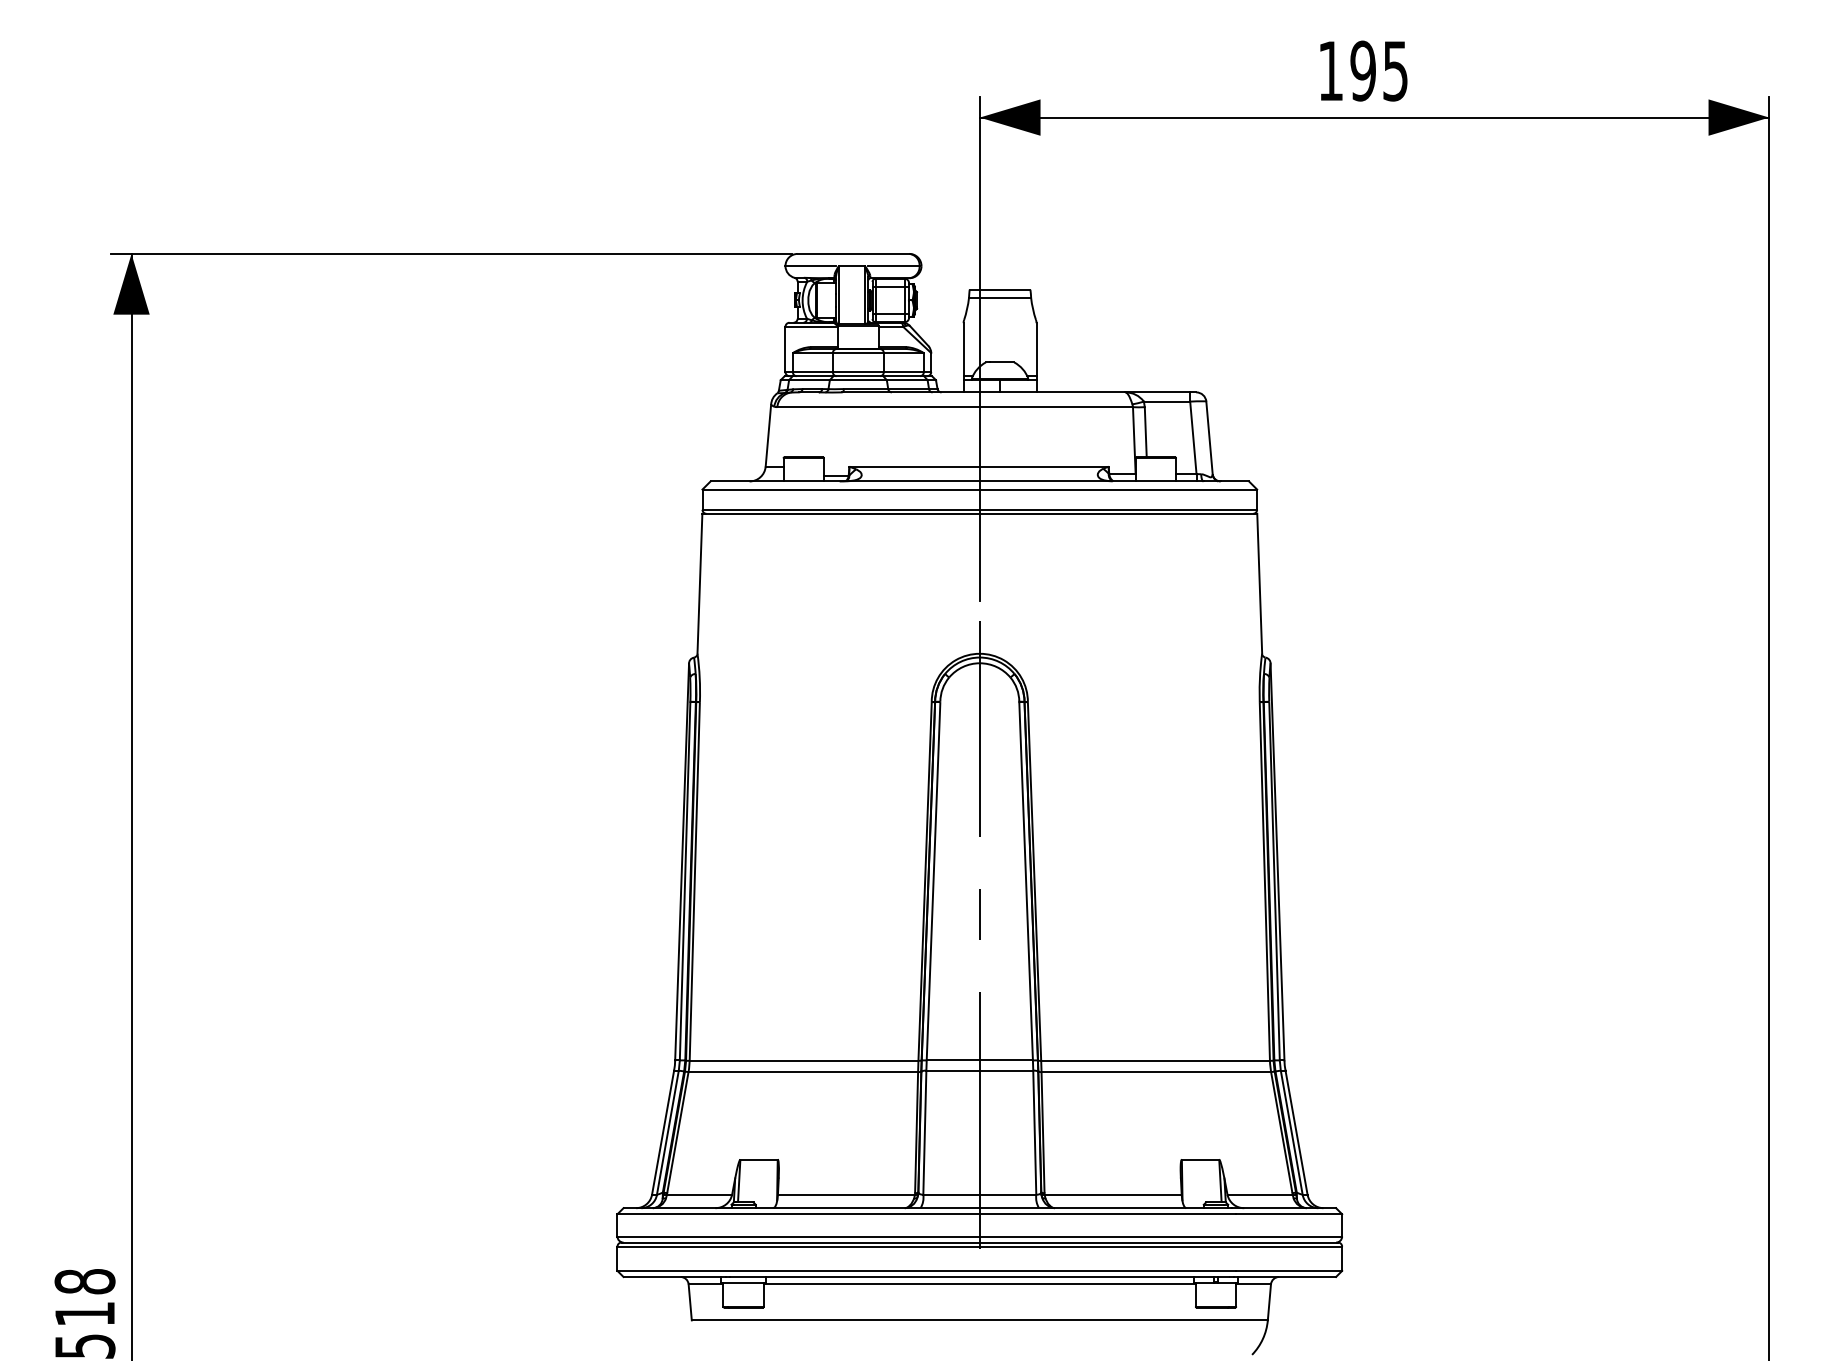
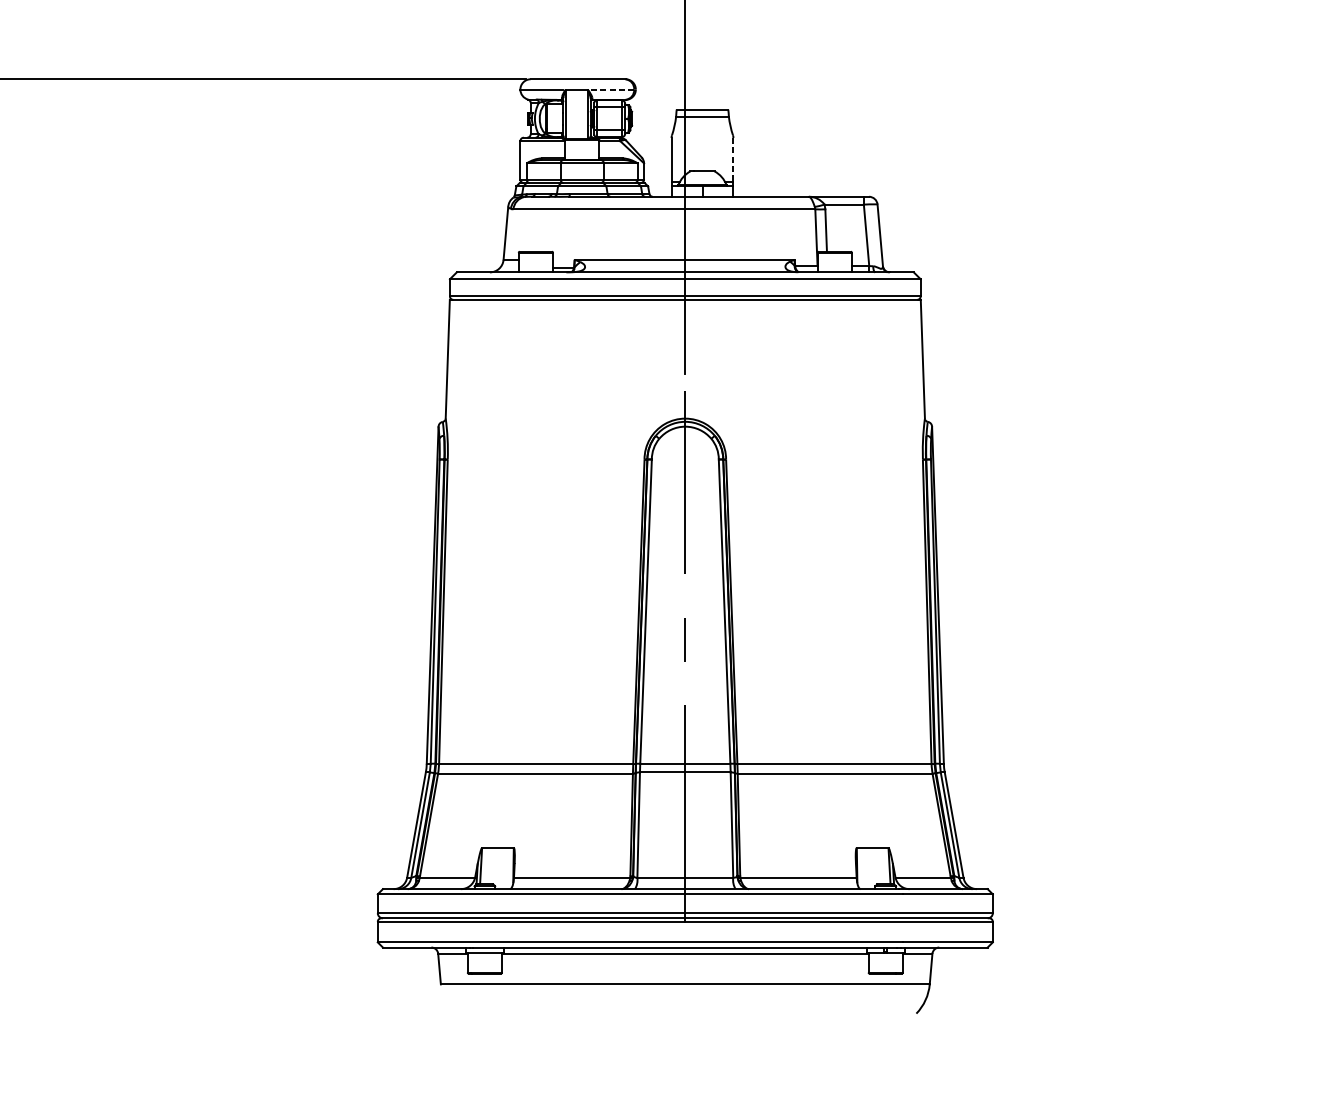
line: (894, 266) -> (612, 89), solid -> dashed
line: (1036, 349) -> (733, 160), solid -> dashed

